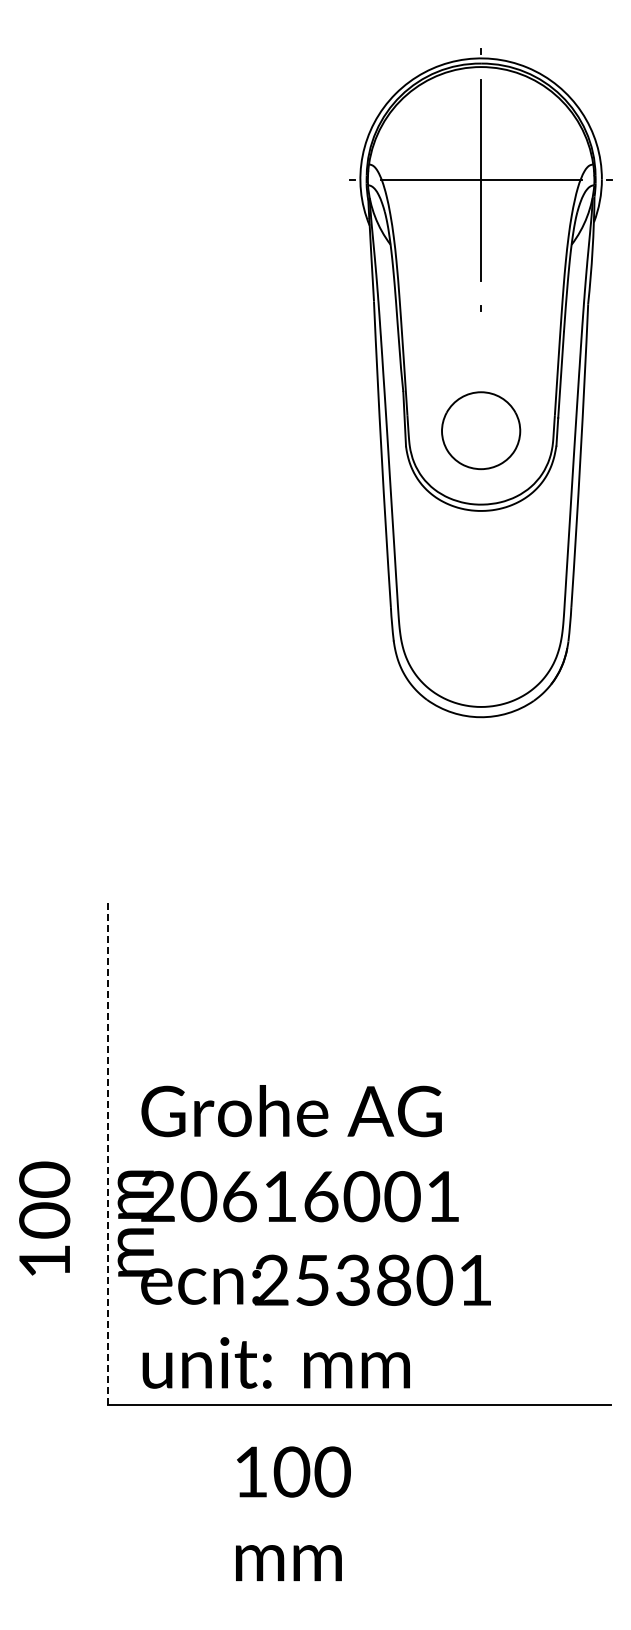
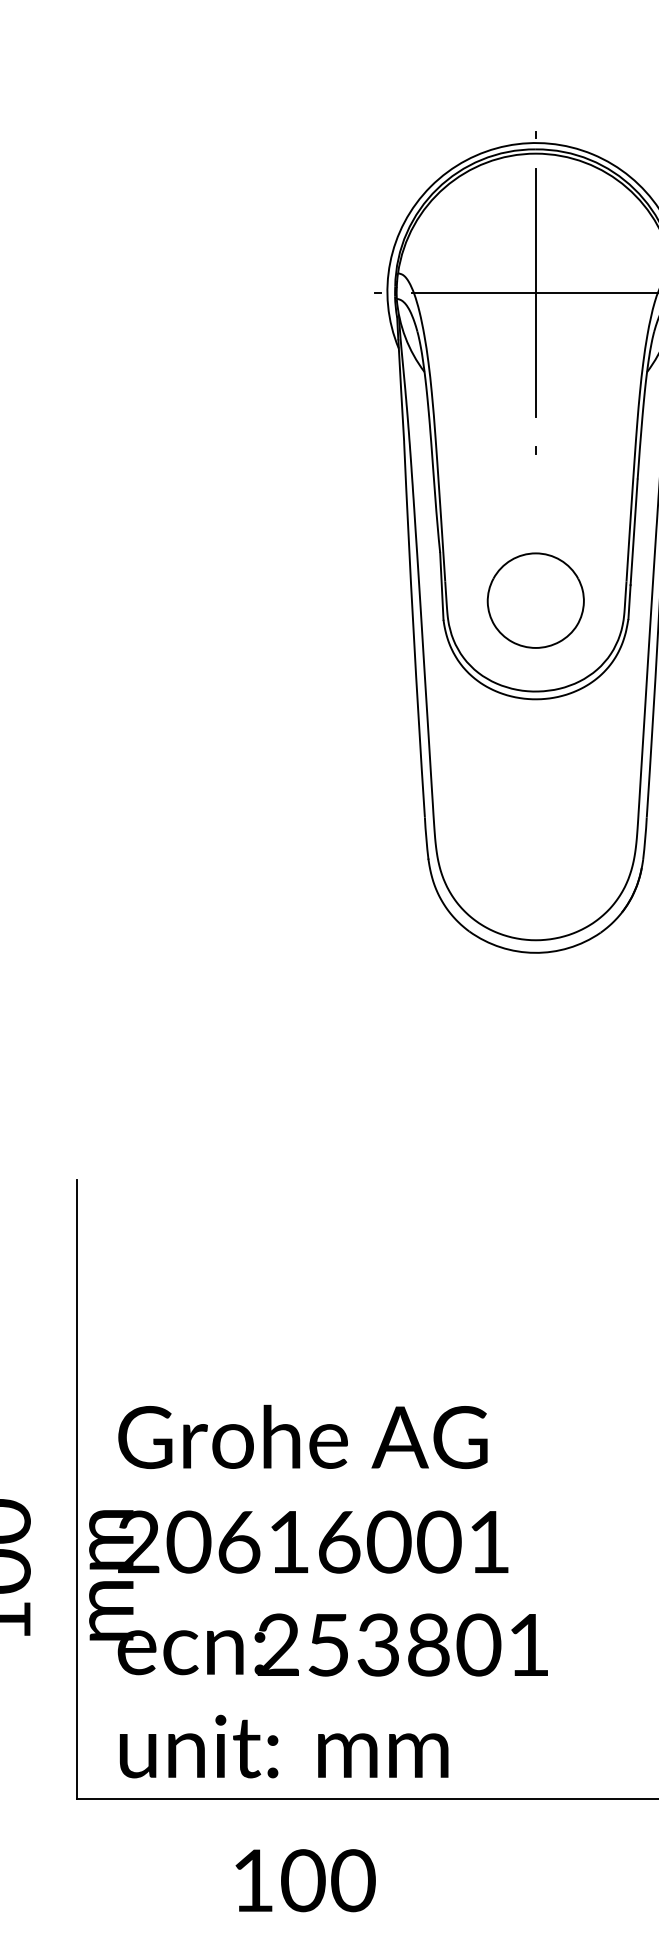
line: (108, 1153) -> (77, 1489), dashed -> solid

